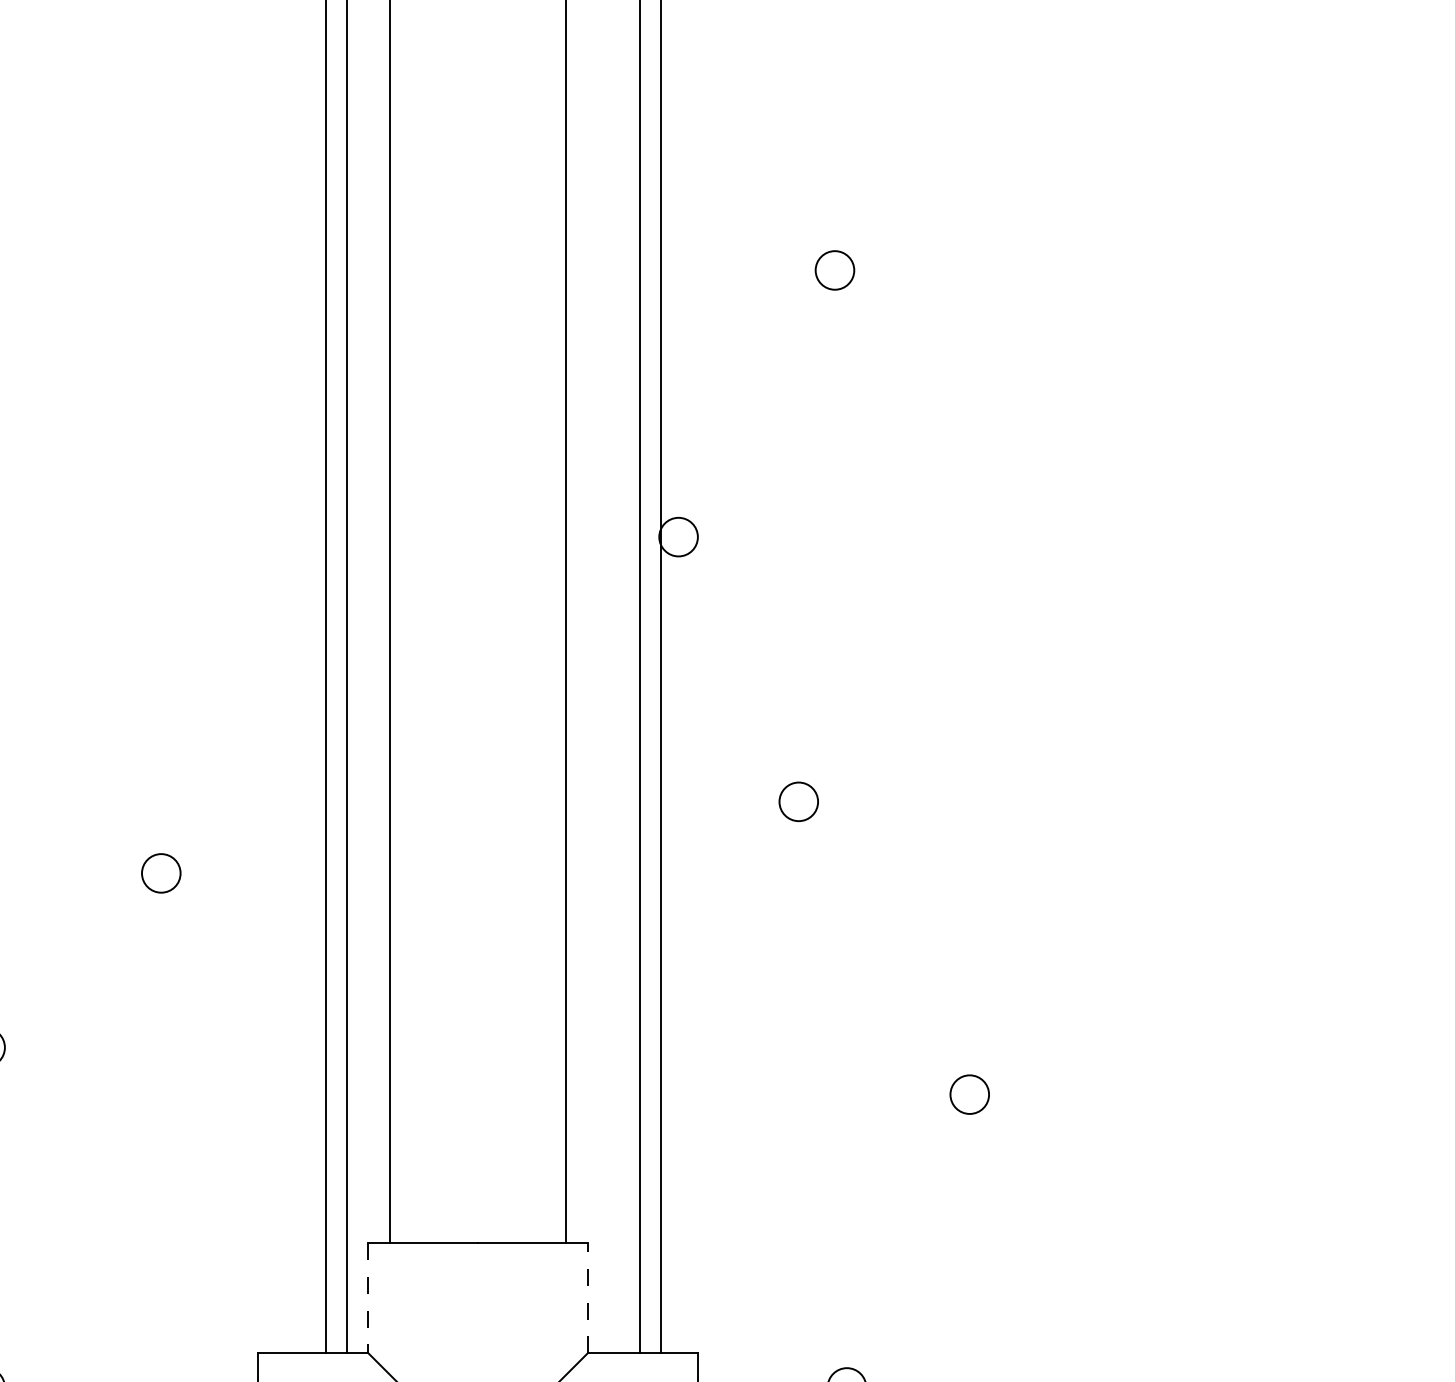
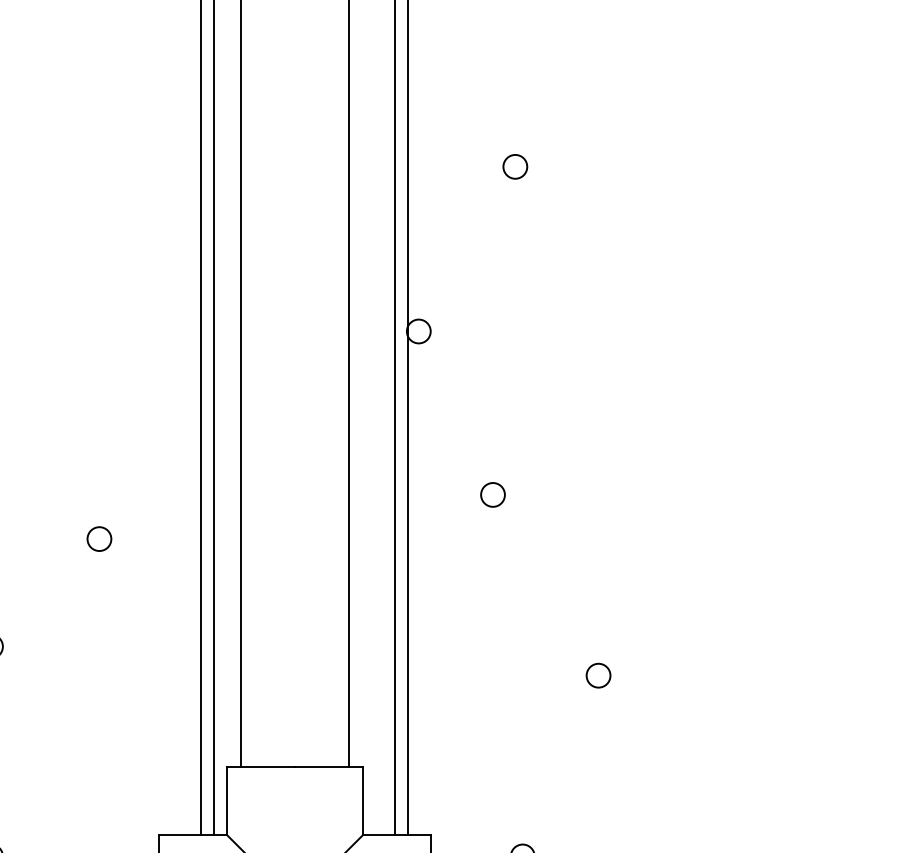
line: (368, 1298) -> (227, 801), dashed -> solid
line: (587, 1298) -> (362, 801), dashed -> solid

